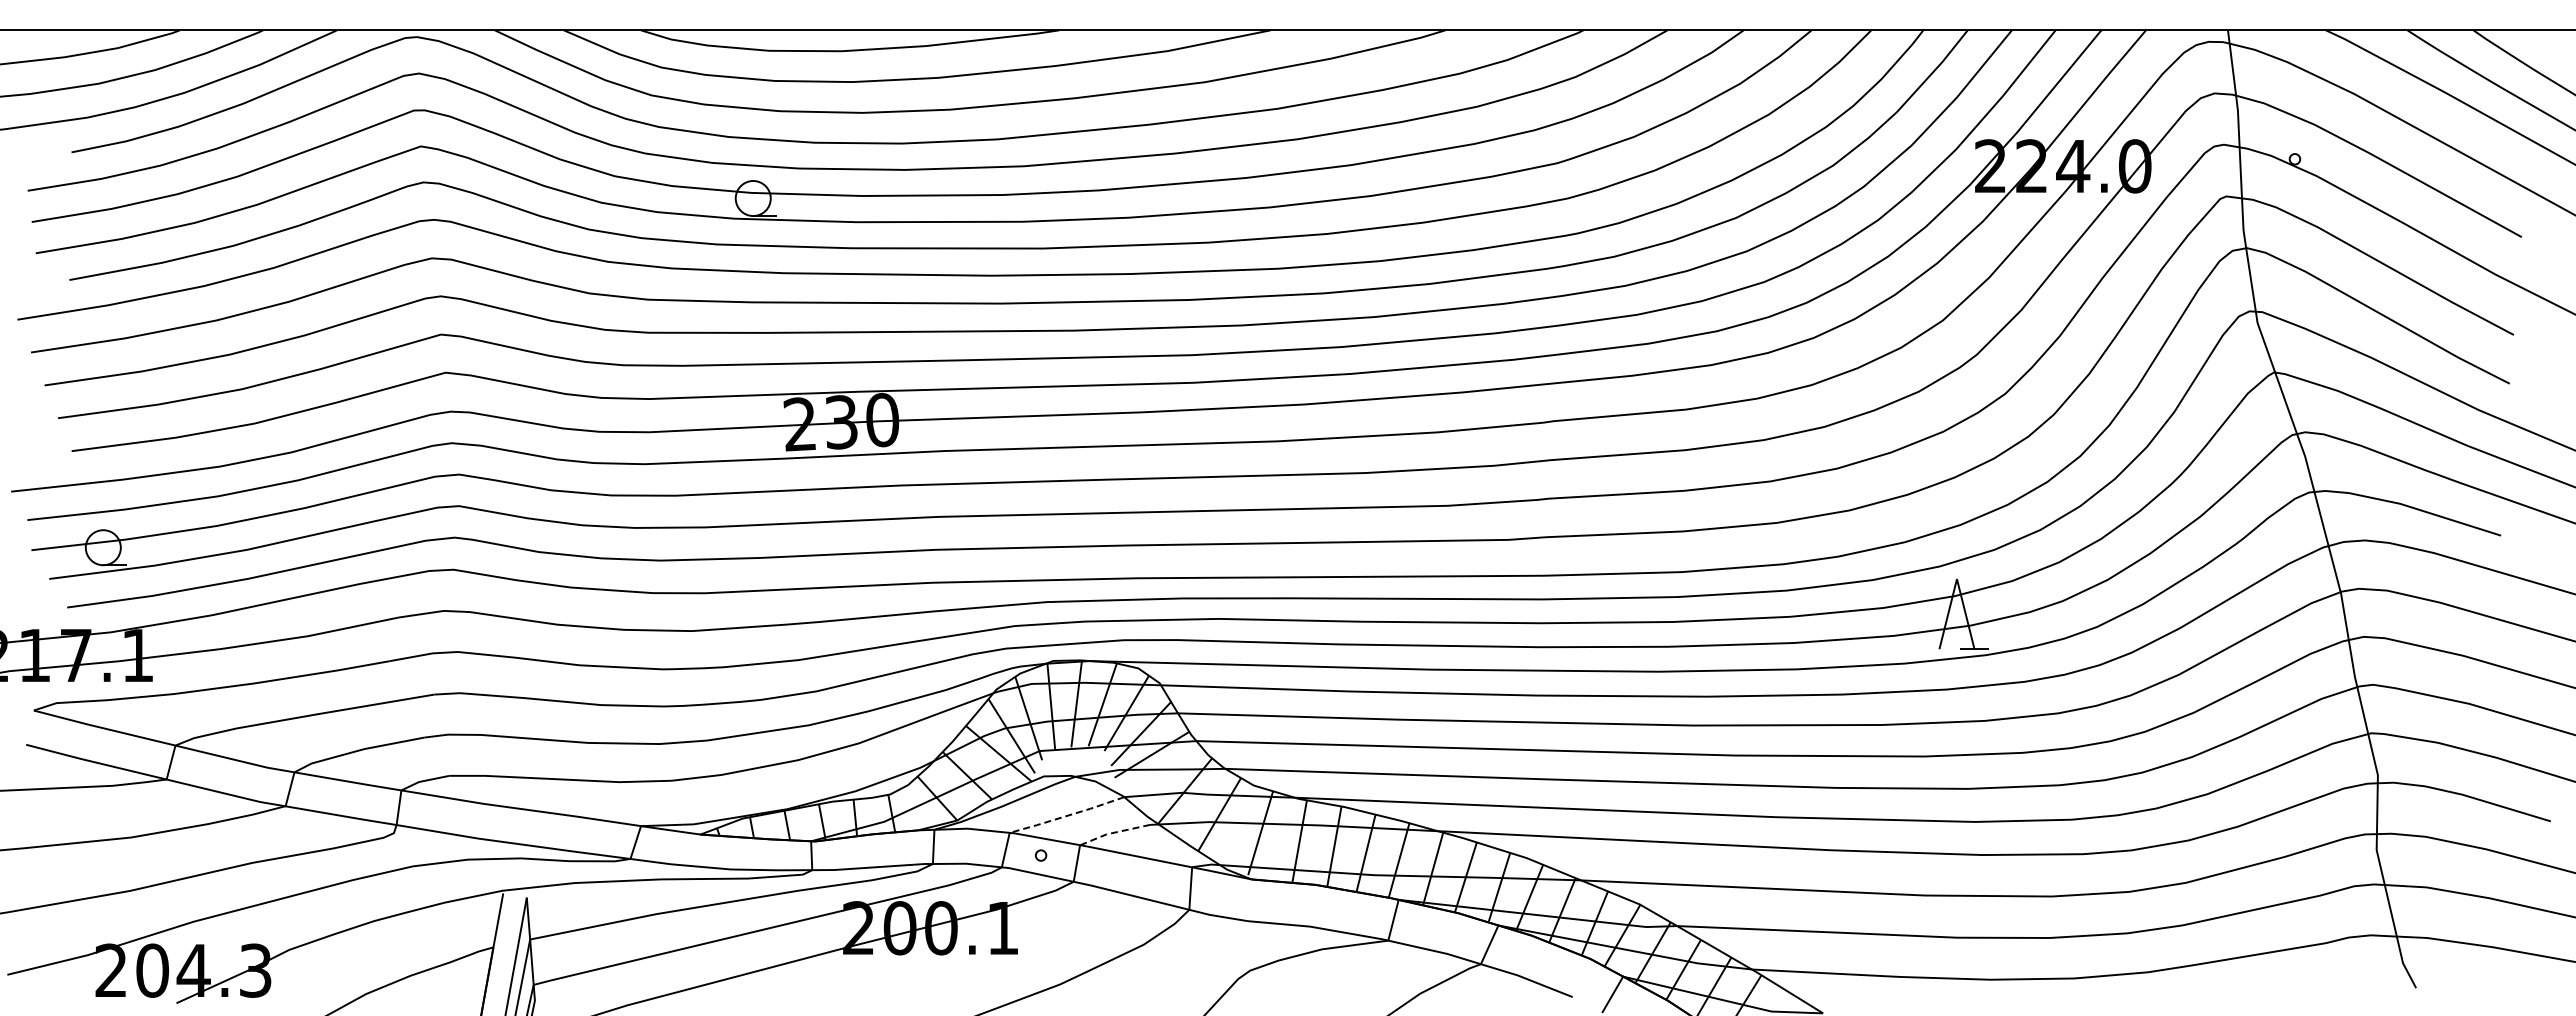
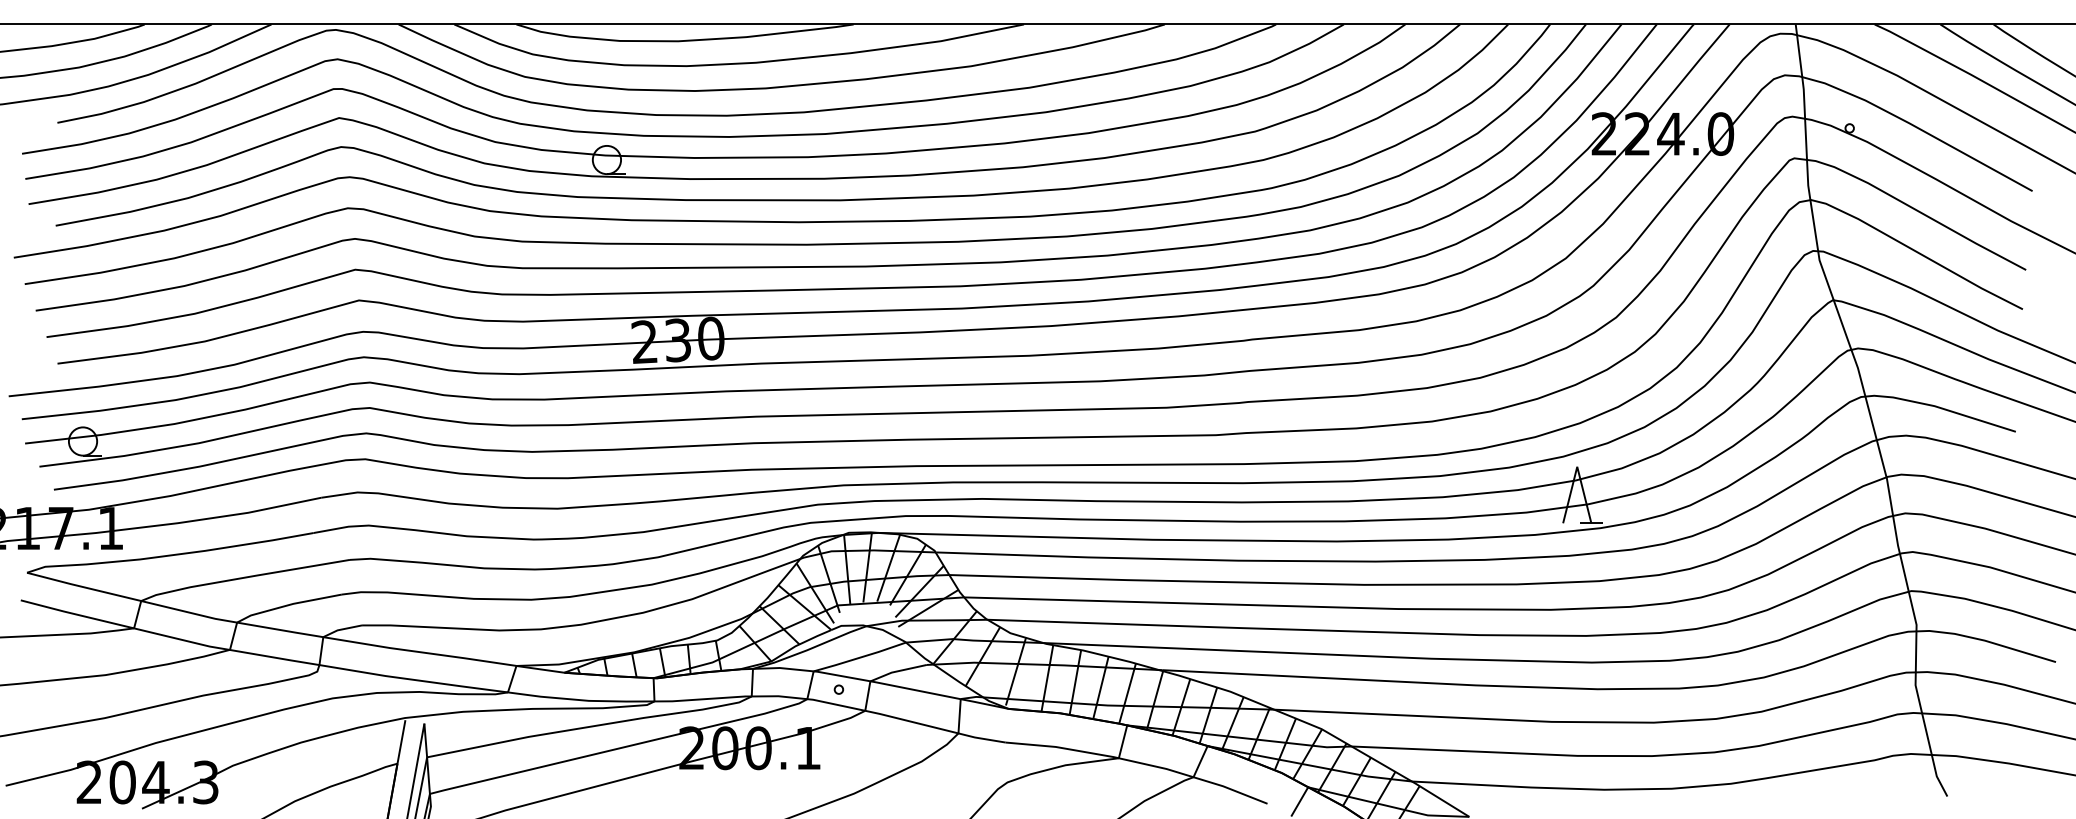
line: (1066, 816) -> (859, 658), dashed -> solid
line: (1112, 833) -> (896, 671), dashed -> solid

